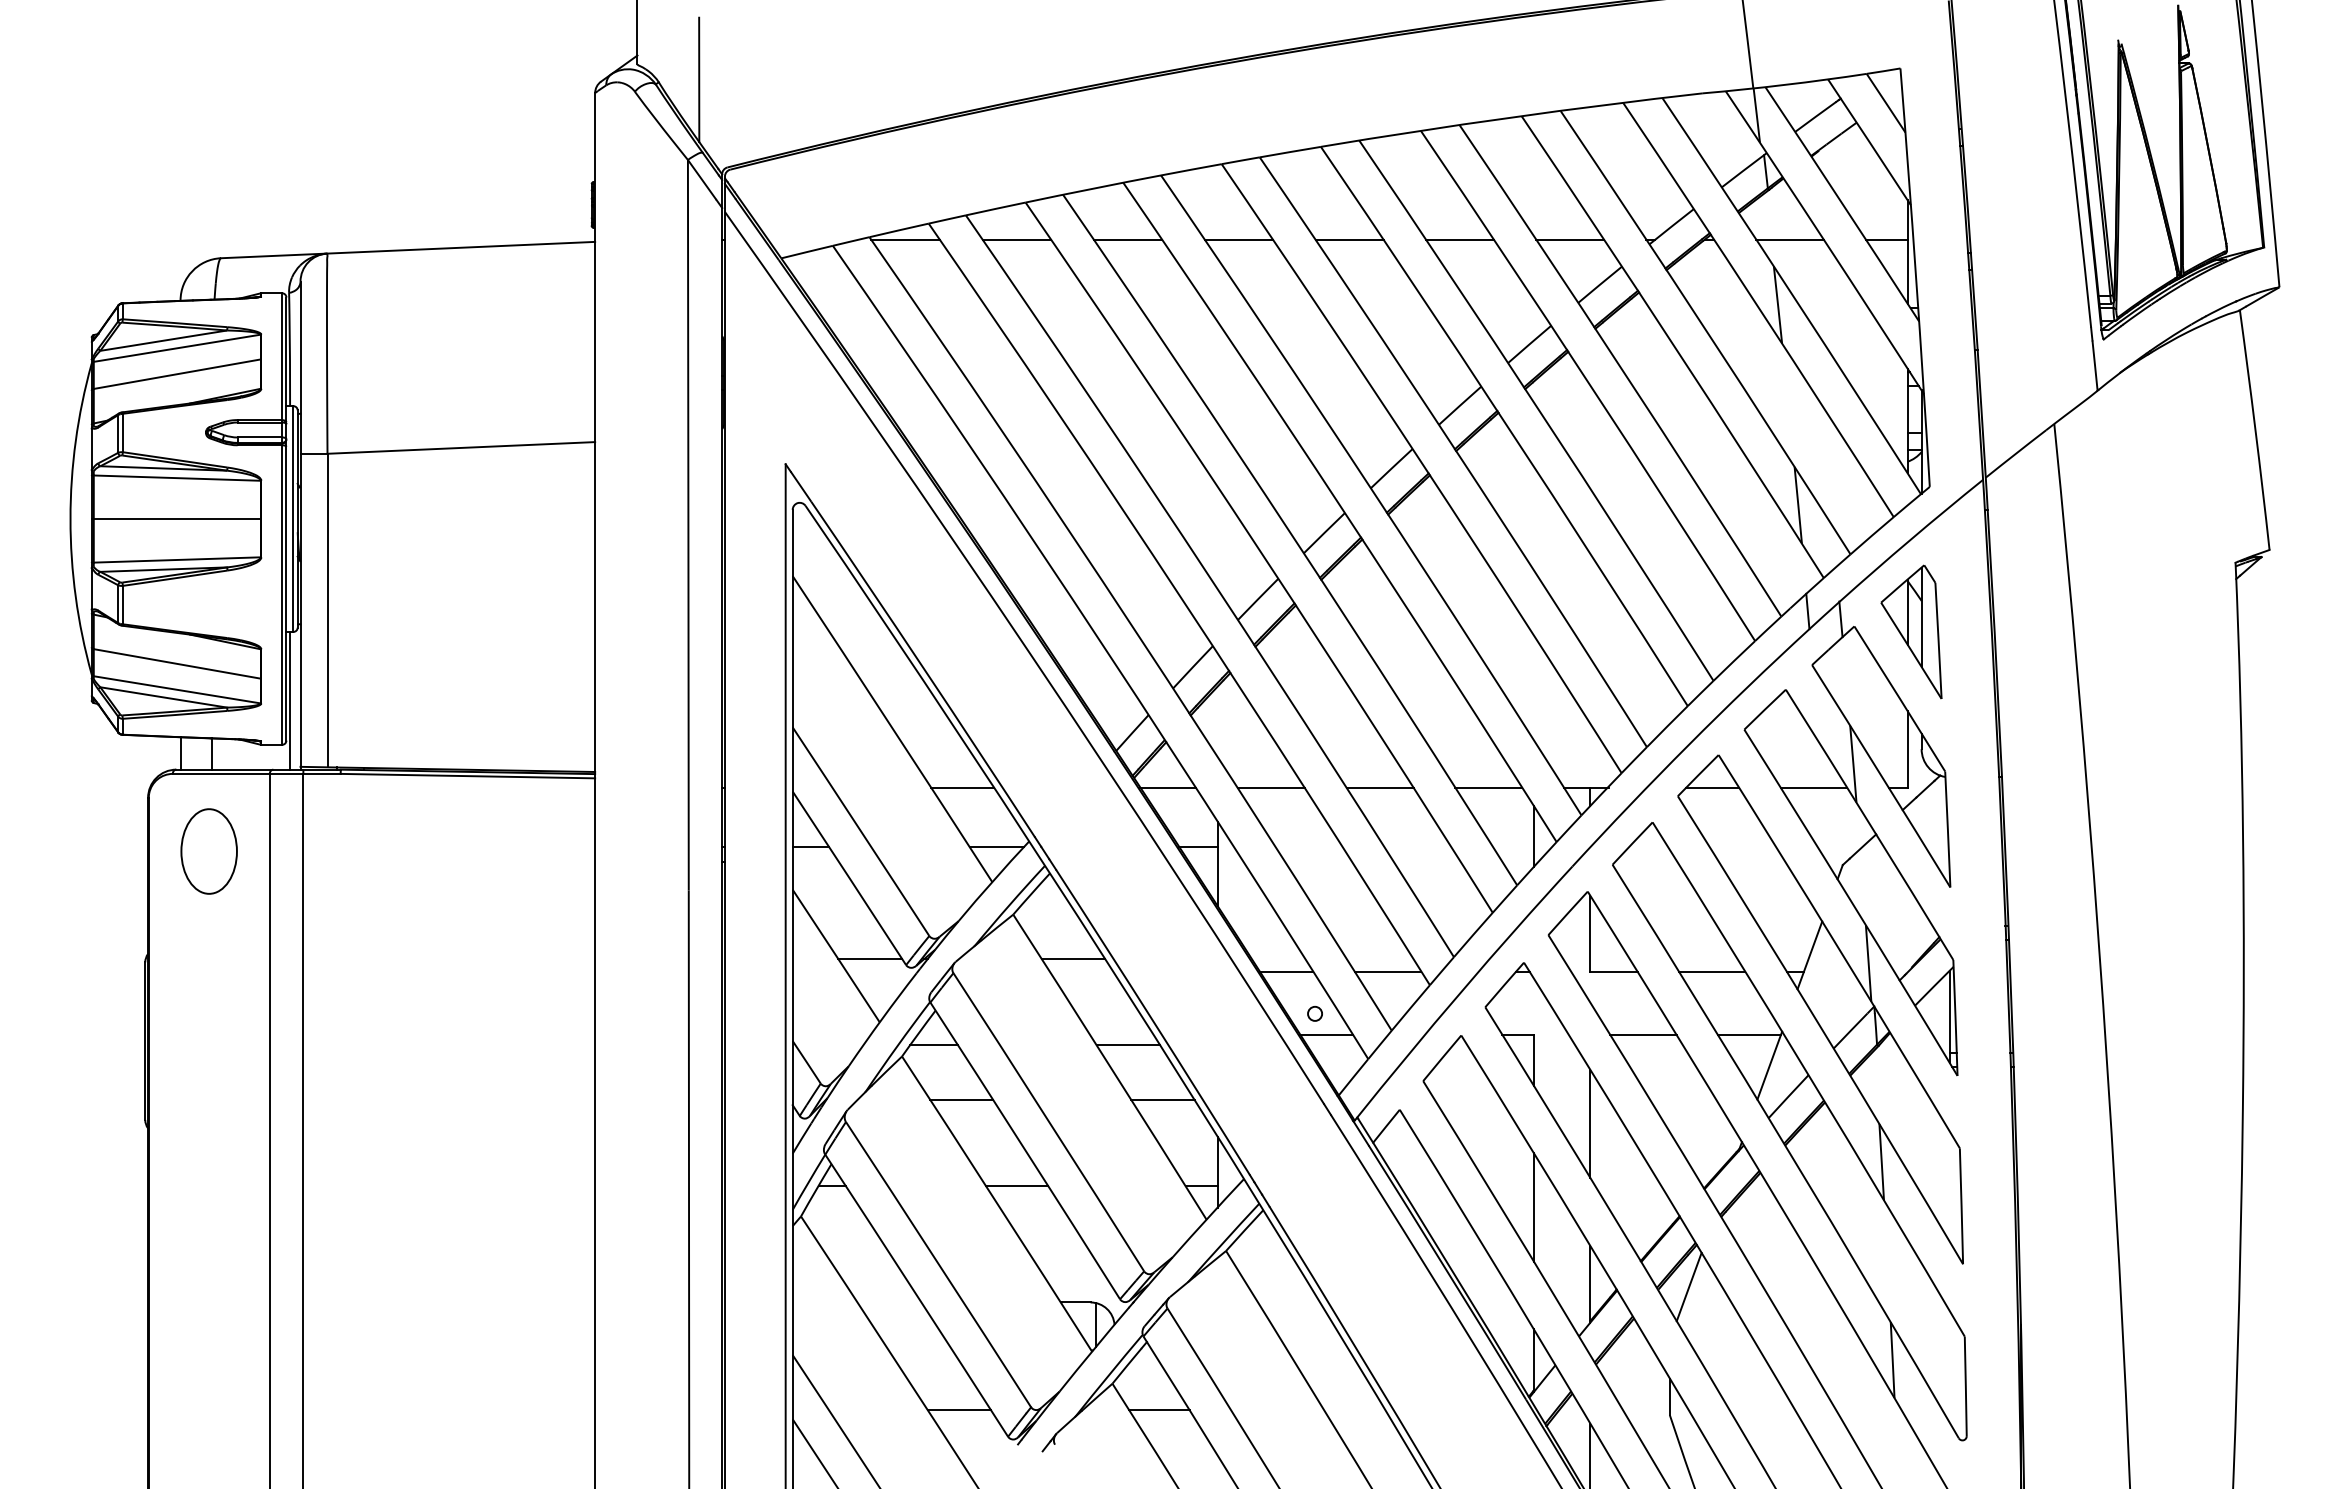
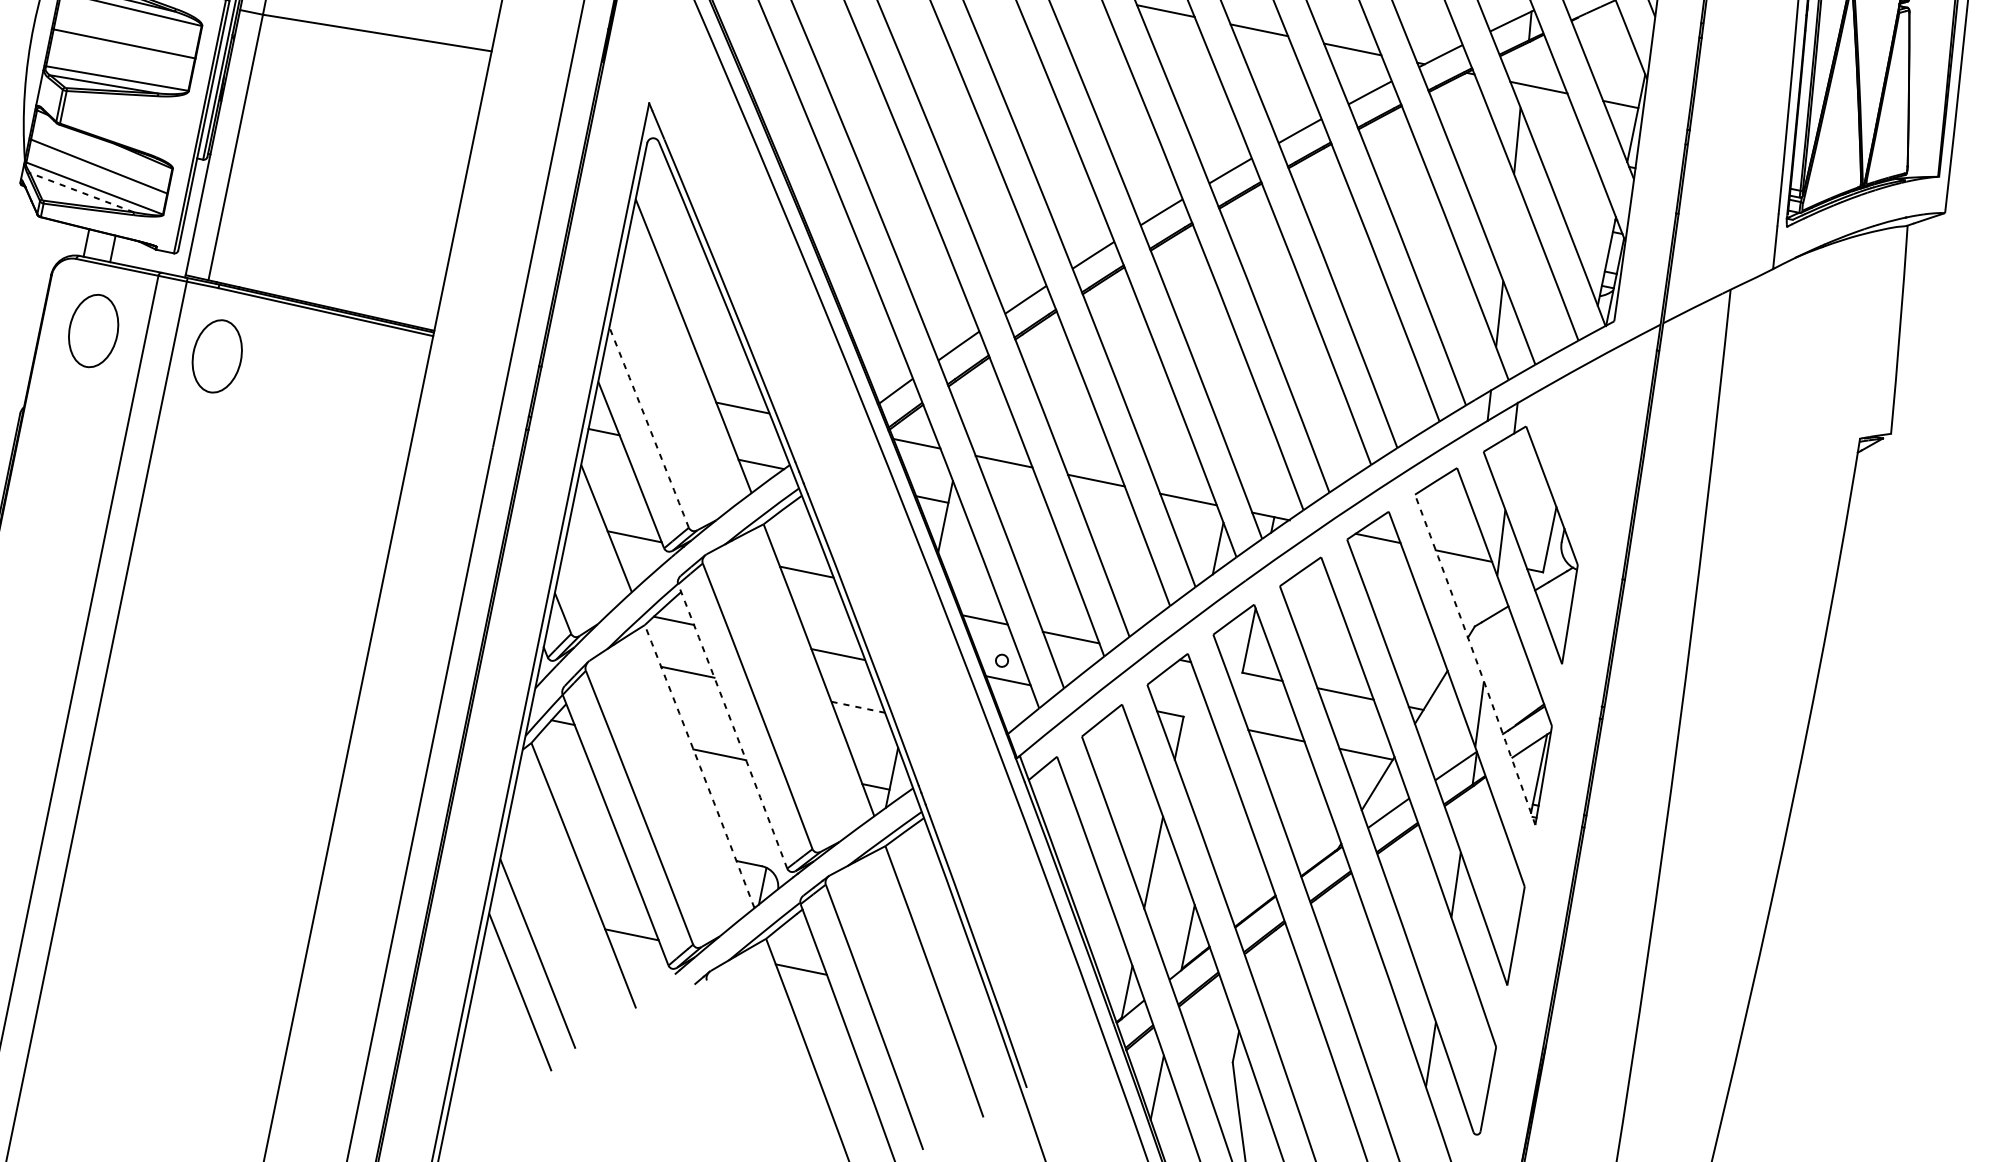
part: (1911, 631) -> (1573, 440), removed
line: (163, 697) -> (81, 192), solid -> dashed
line: (290, 700) -> (188, 217), removed
arc: (861, 831) -> (649, 427), solid -> dashed
part: (354, 851) -> (216, 356), added
arc: (1851, 902) -> (1475, 659), solid -> dashed
line: (1162, 1099) -> (857, 706), solid -> dashed
line: (1590, 1123) -> (1216, 801), removed
arc: (1025, 1150) -> (733, 726), solid -> dashed
arc: (997, 1203) -> (700, 766), solid -> dashed
line: (1688, 1286) -> (1270, 956), removed

